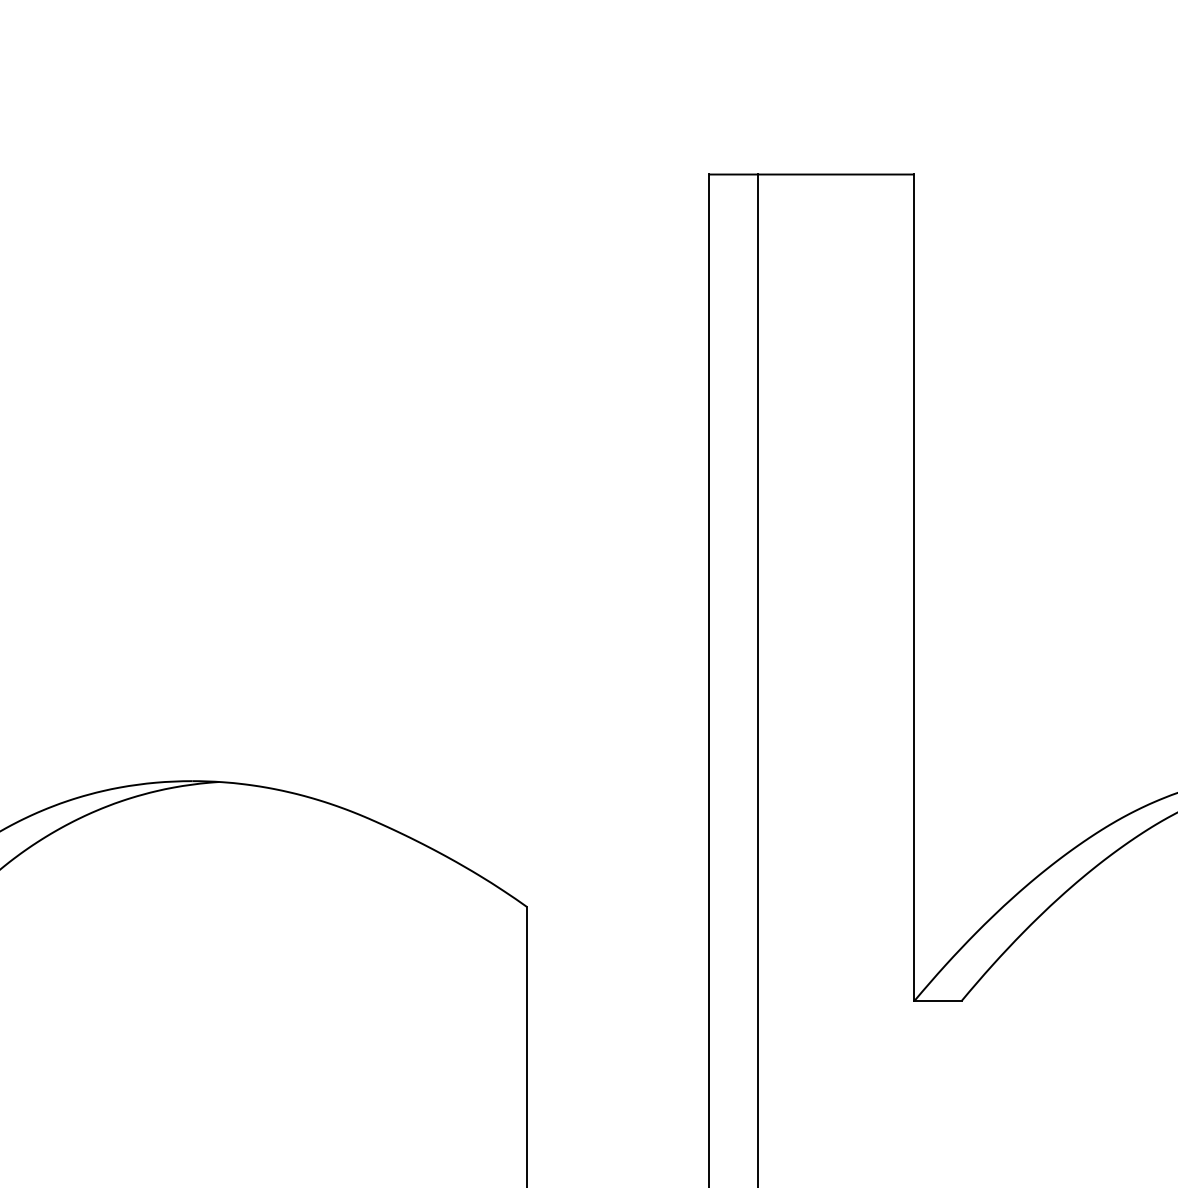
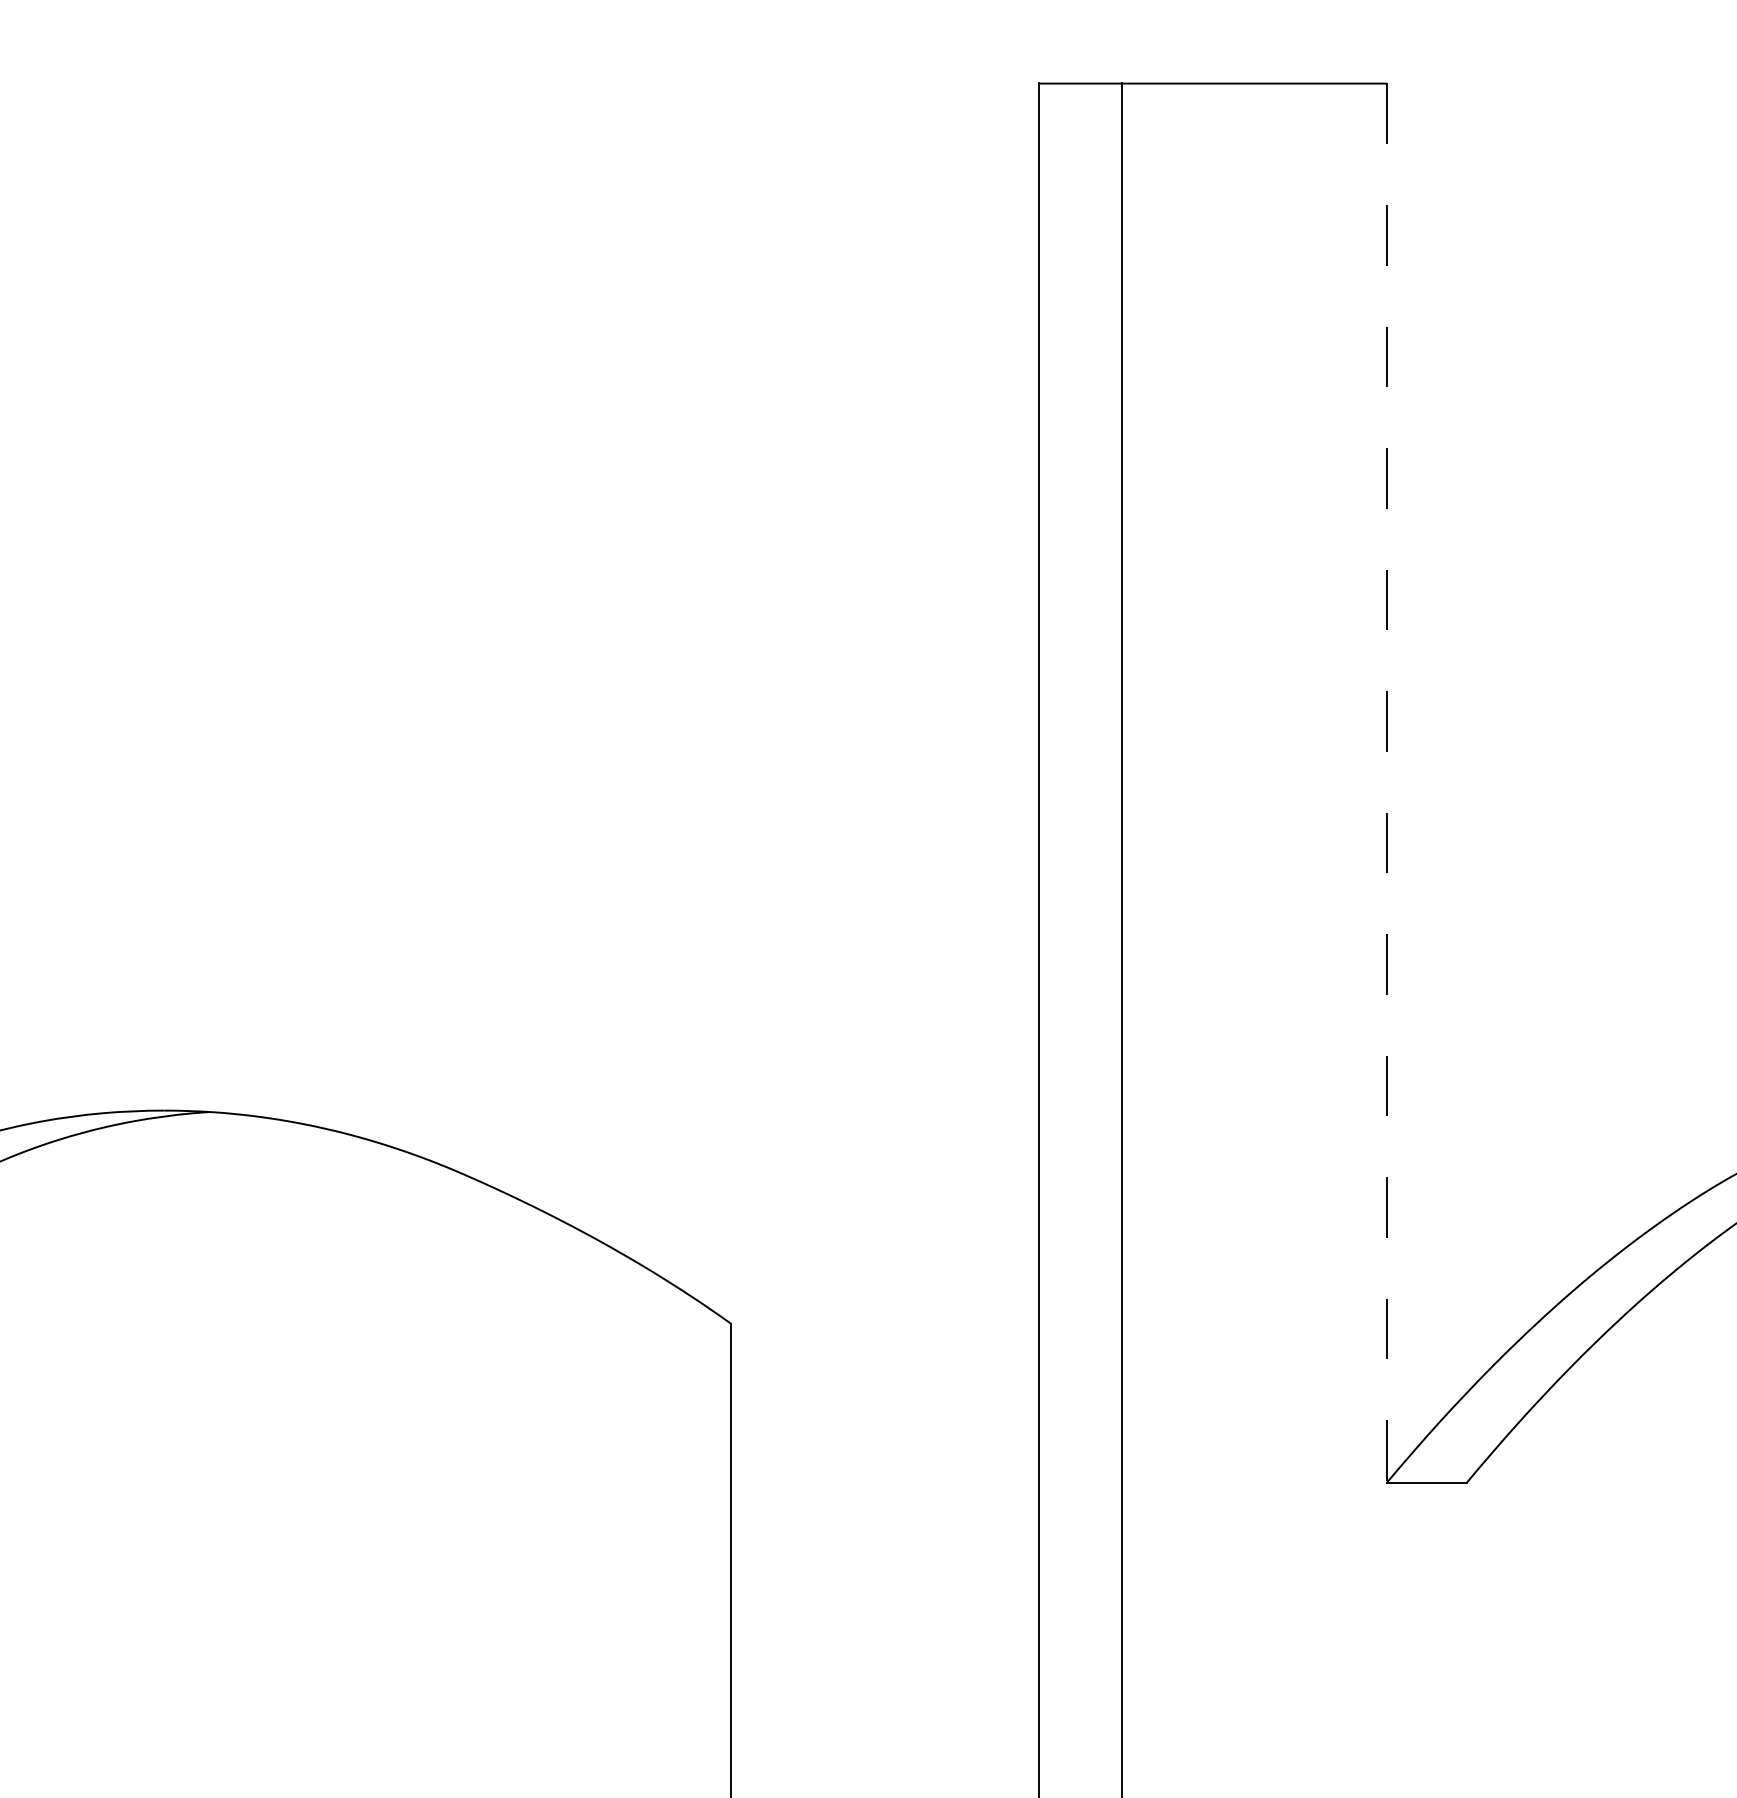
line: (914, 588) -> (1386, 784), solid -> dashed

